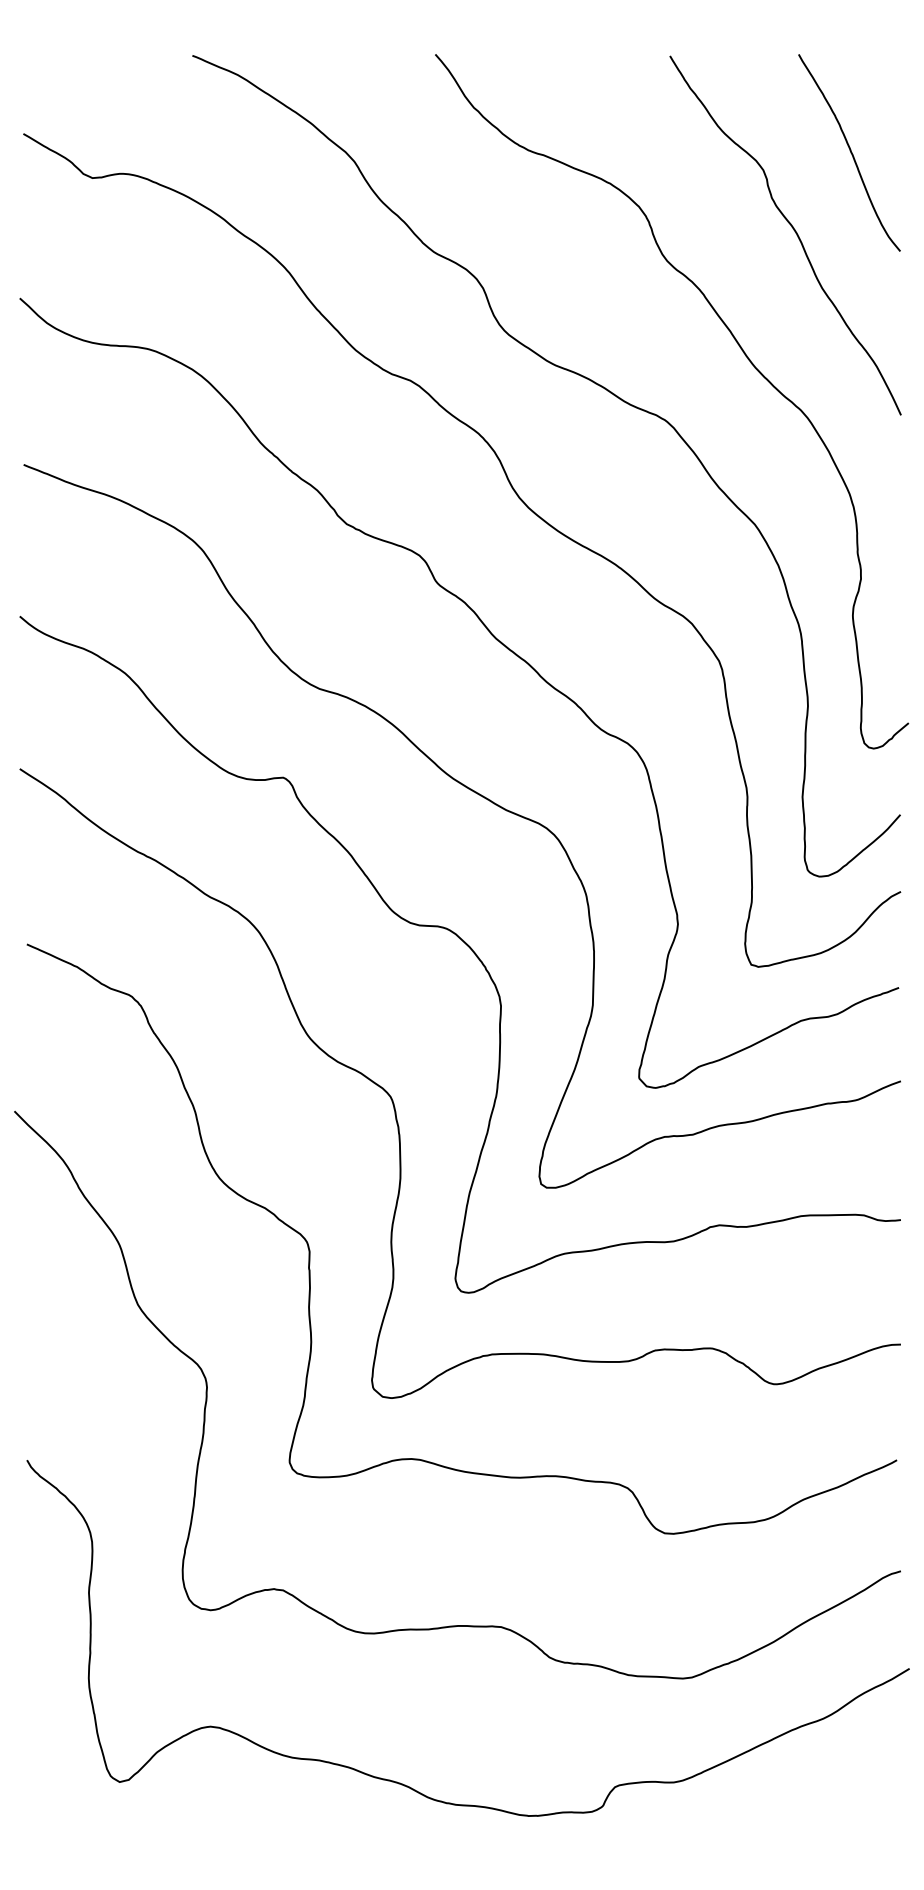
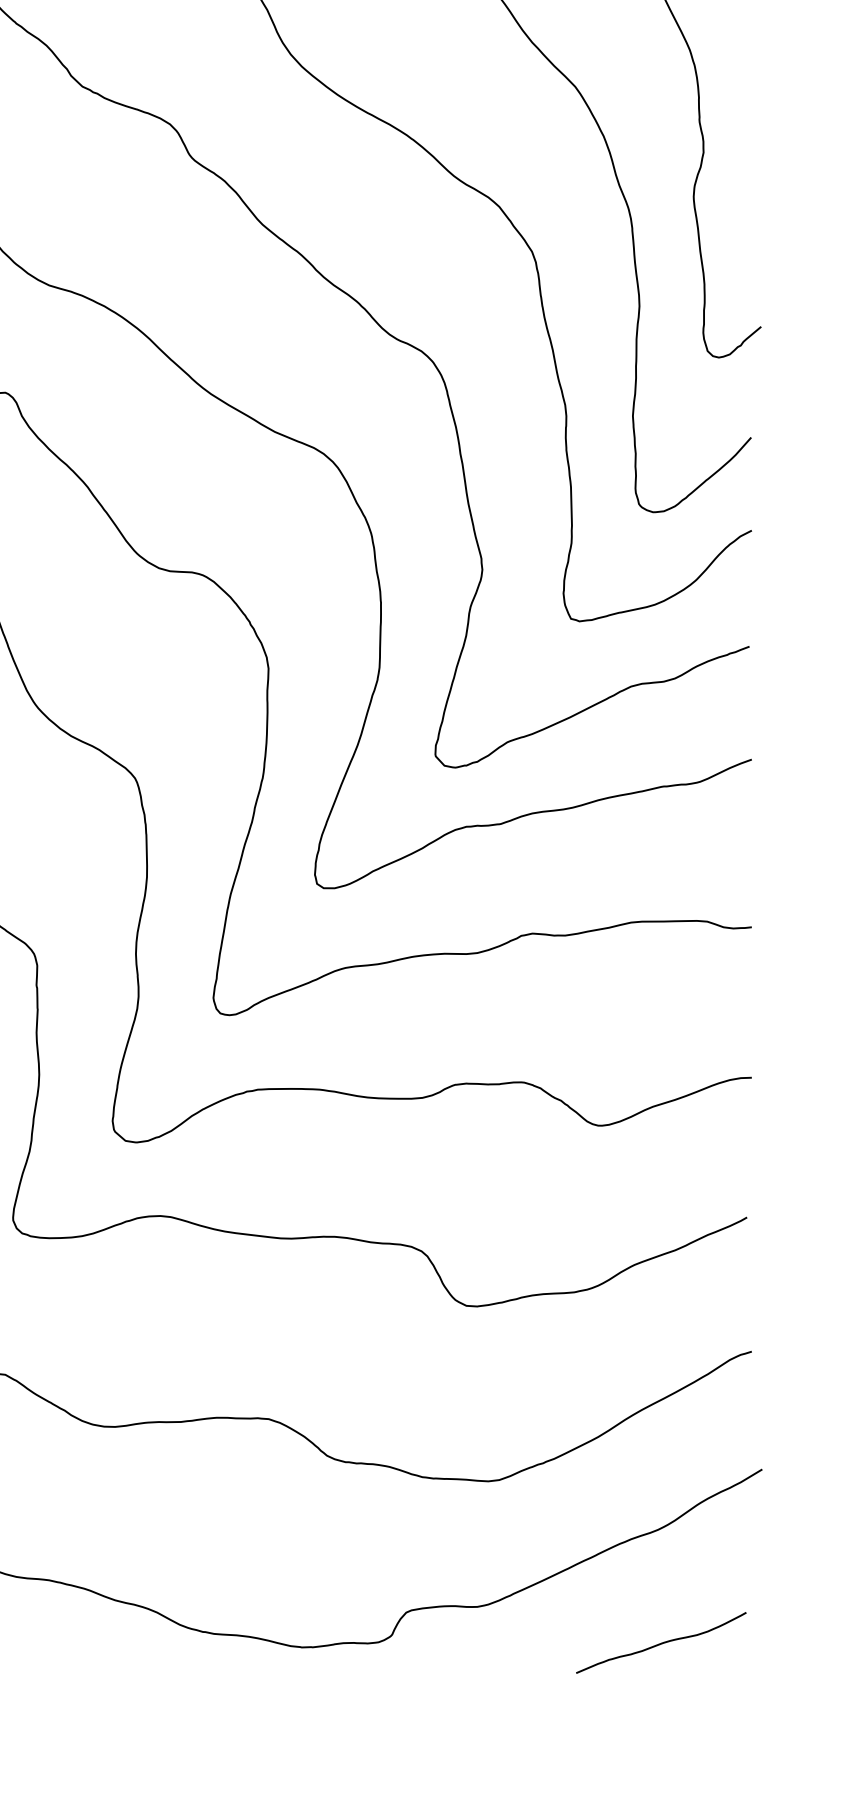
curve: (826, 1811) -> (661, 1641), added

